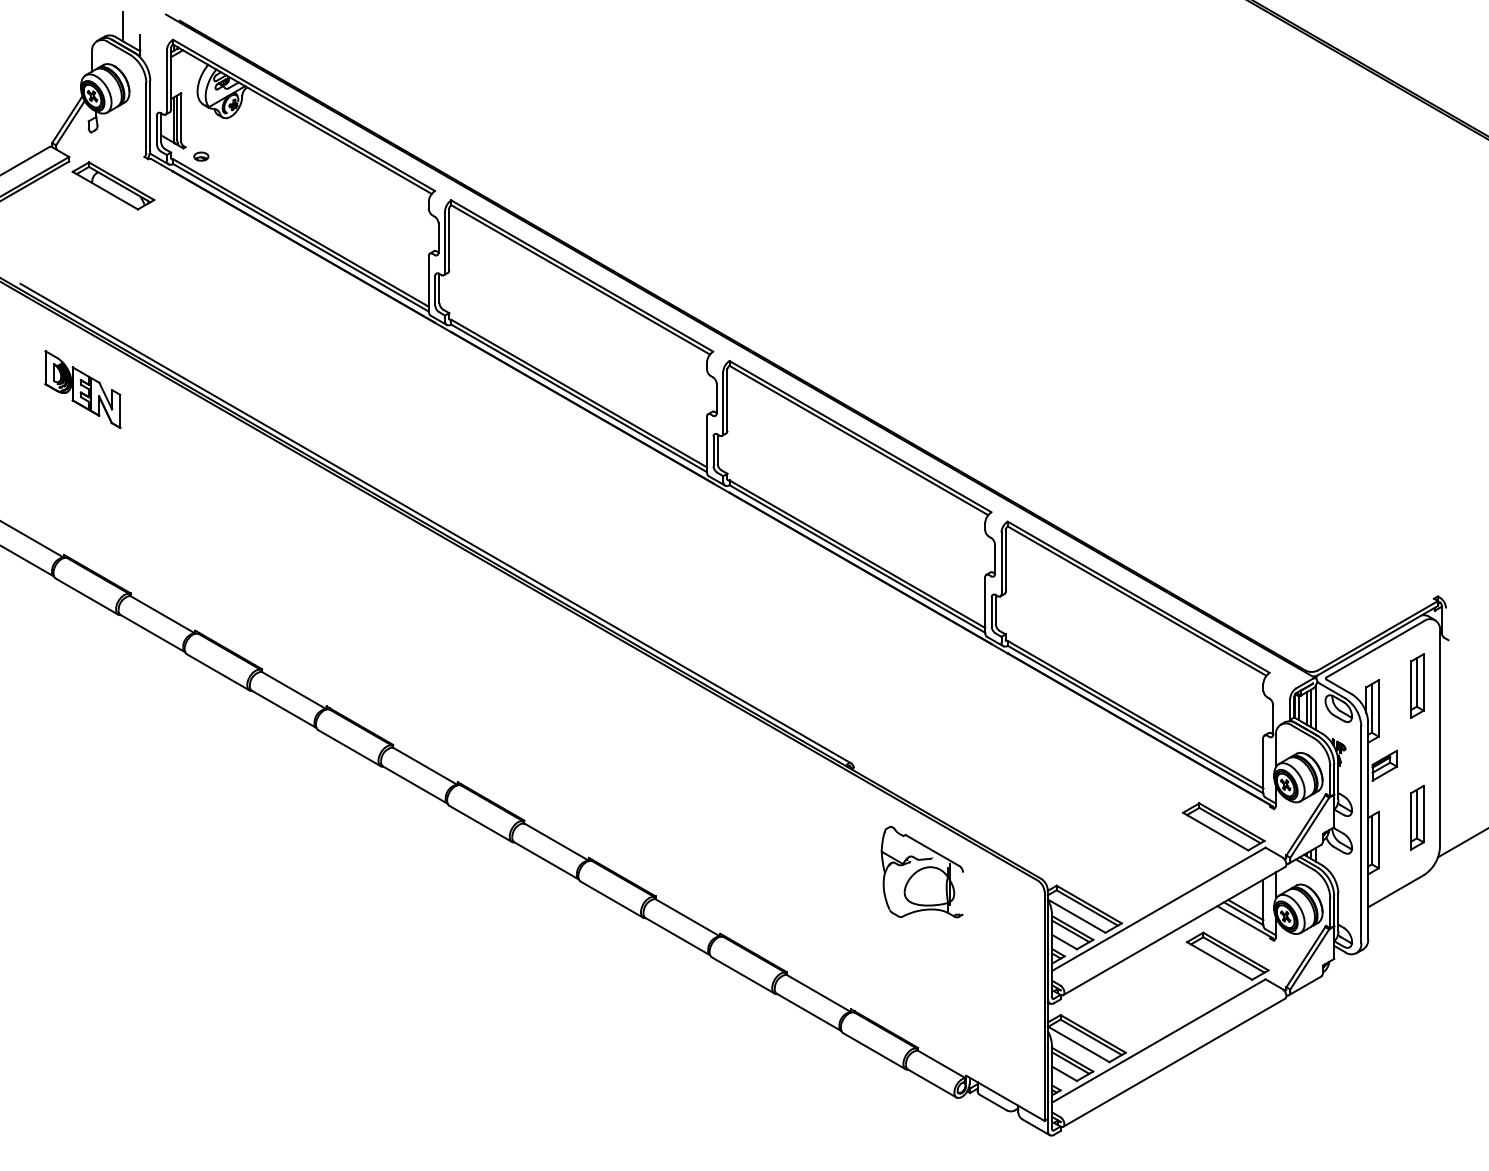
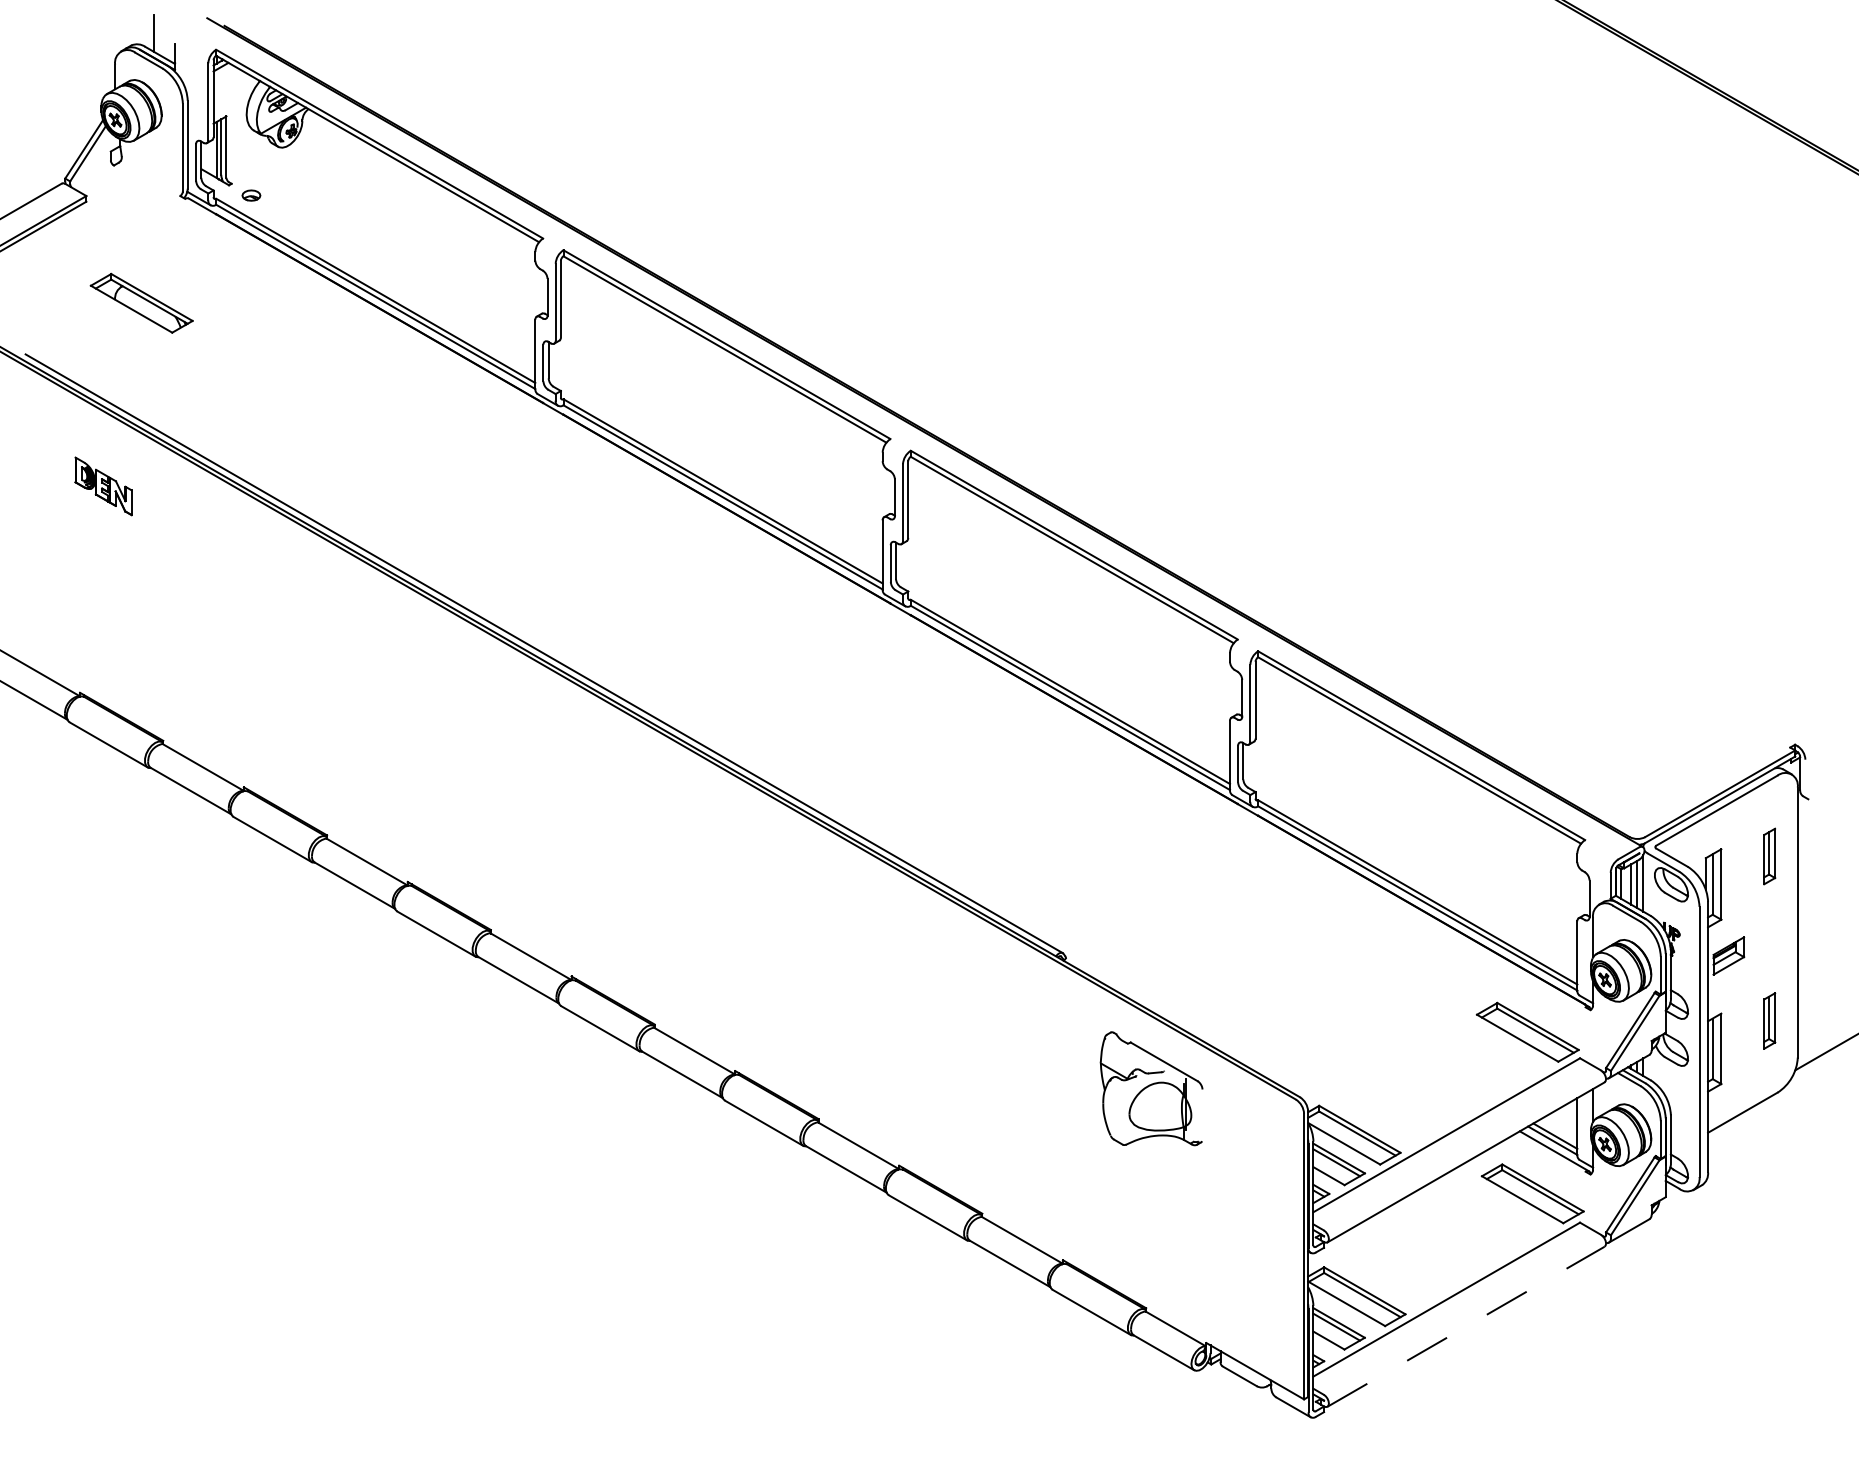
part: (113, 185) -> (141, 302), moved
part: (82, 389) -> (103, 486), size x0.6
part: (1417, 685) -> (1769, 855), size x0.7
part: (1417, 817) -> (1769, 1020), size x0.7
line: (1174, 1062) -> (1466, 1326), solid -> dashed

